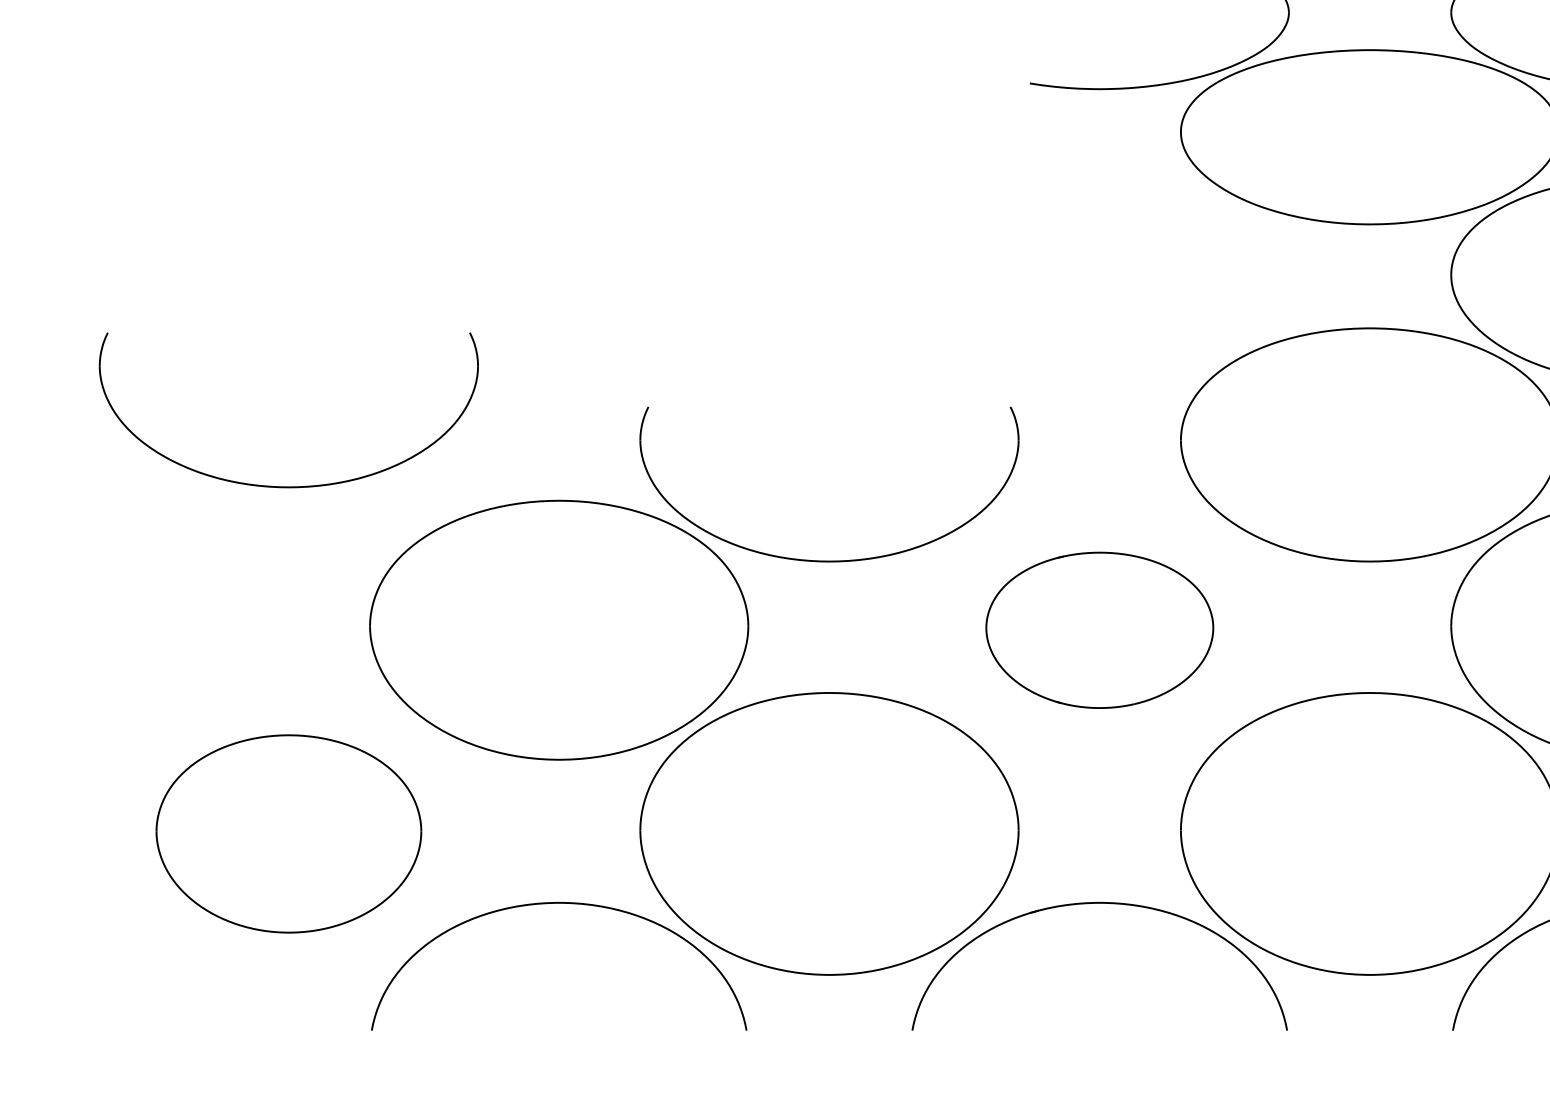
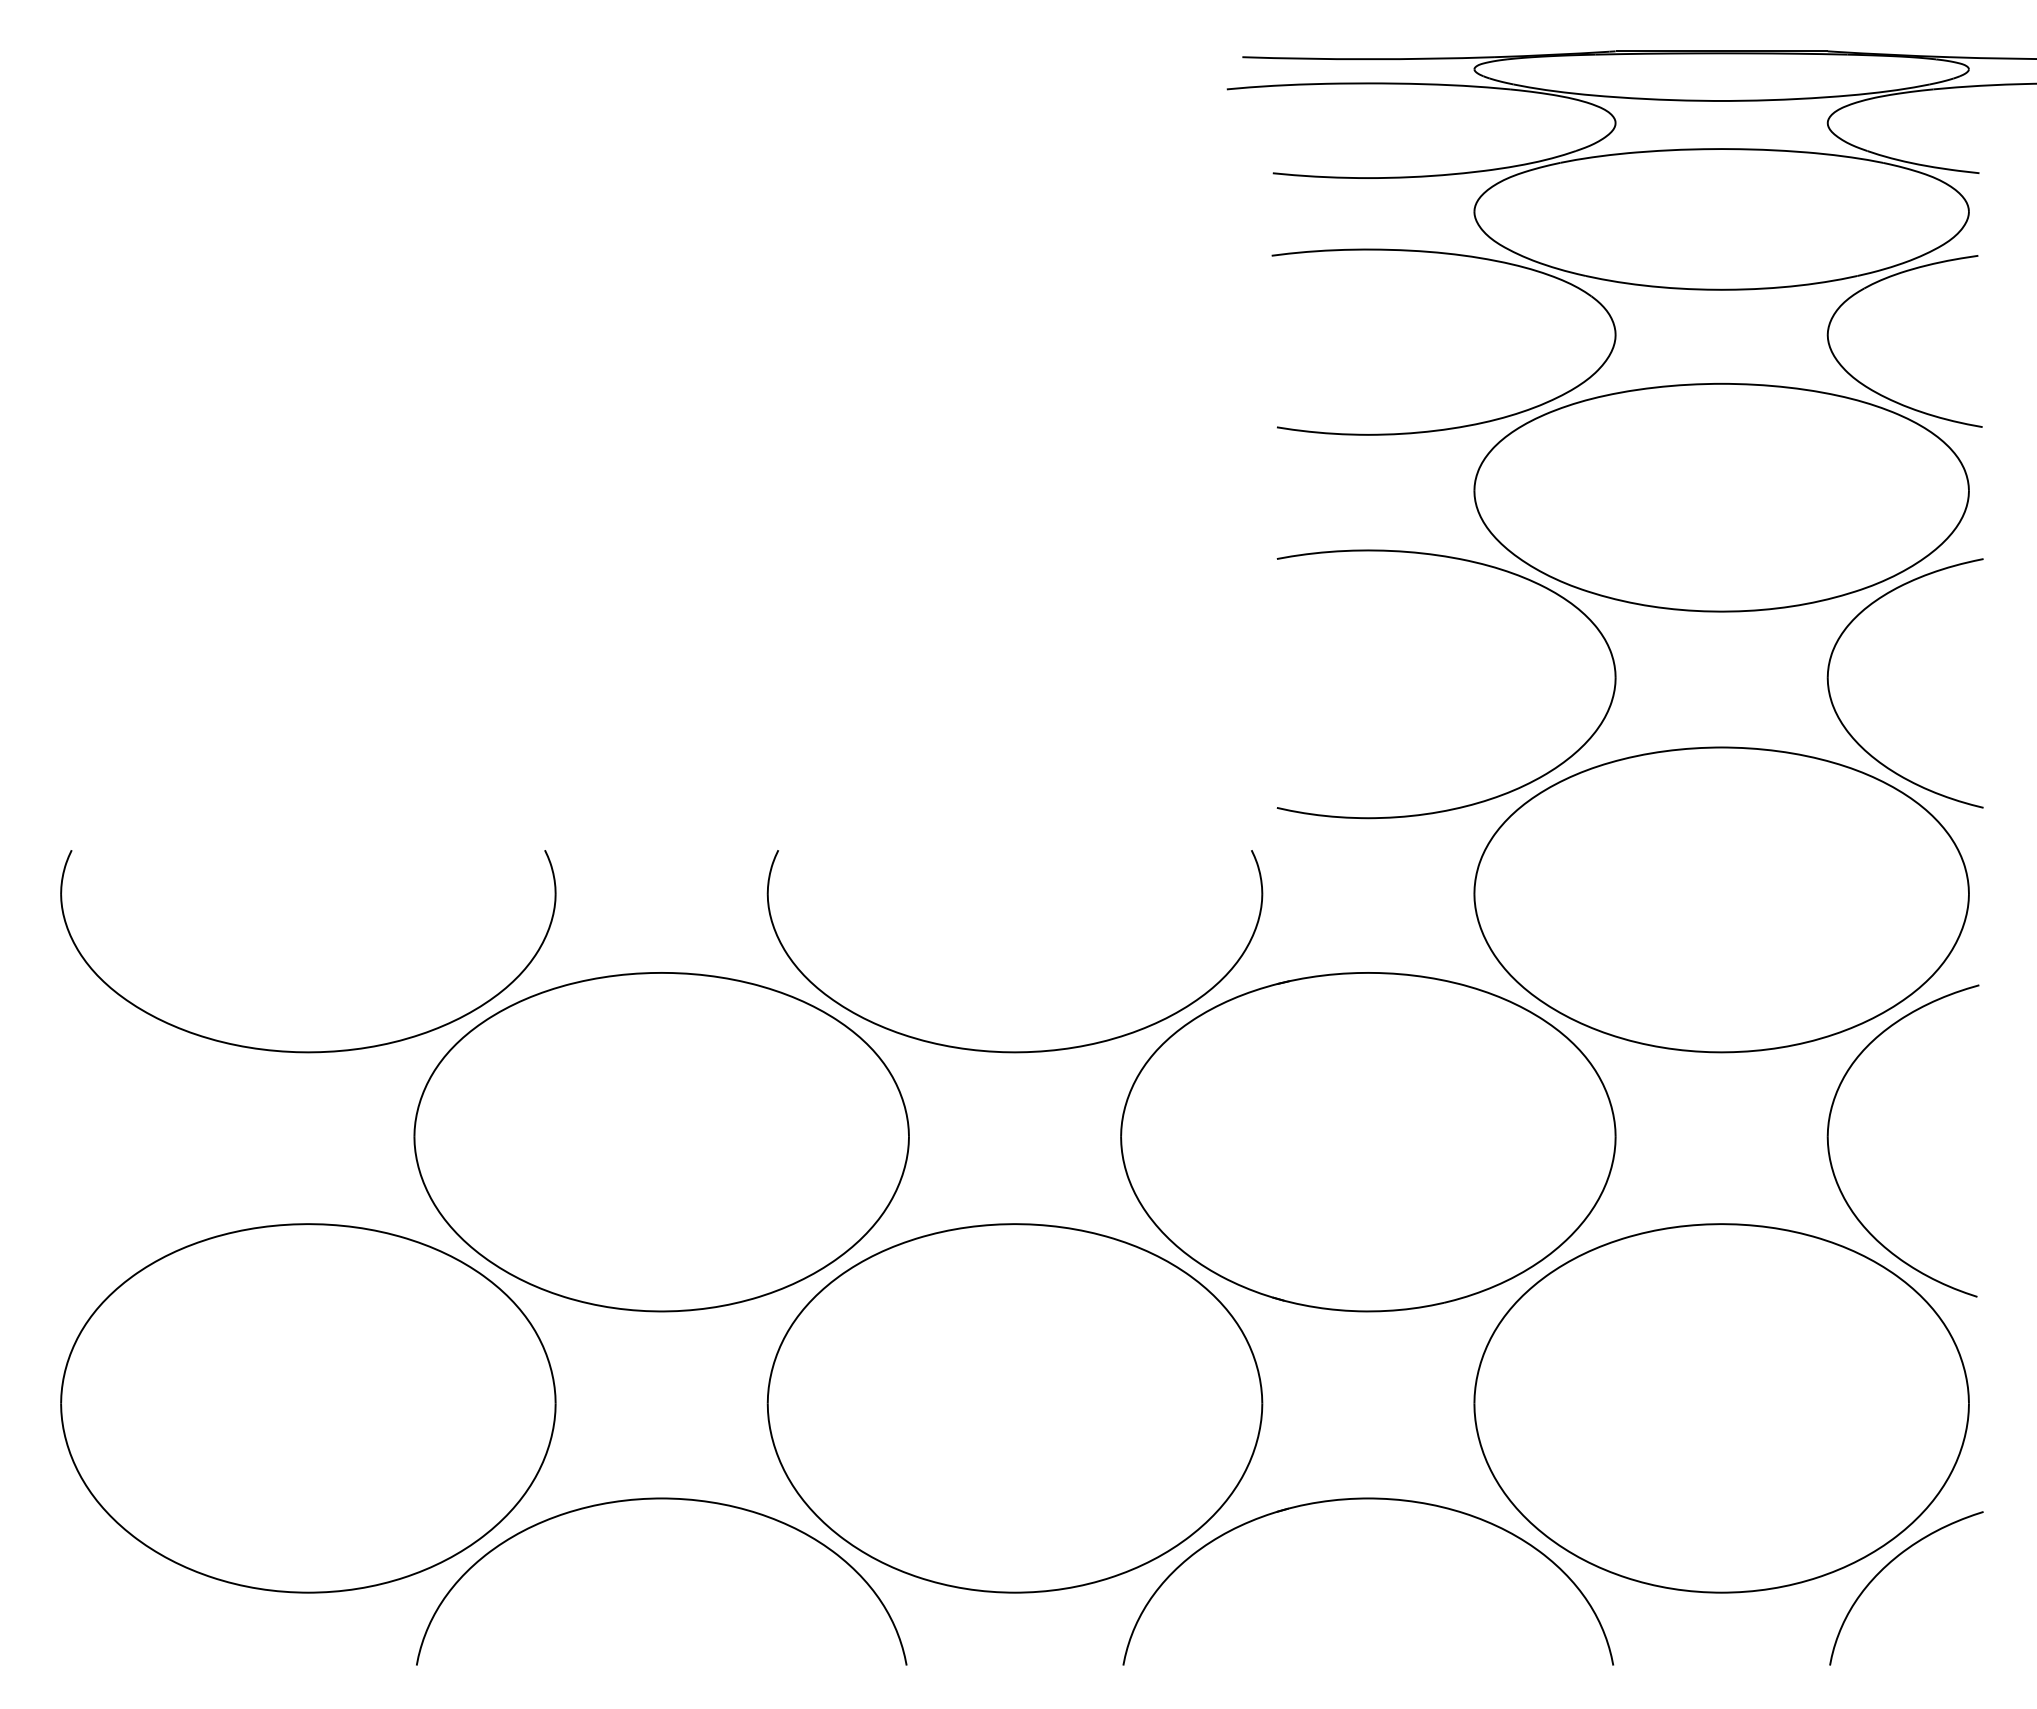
part: (1189, 368) -> (1485, 799), added
part: (288, 486) -> (308, 1051), moved
part: (1099, 630) -> (1368, 1142), size x1.67
part: (288, 834) -> (308, 1408), size x1.43

